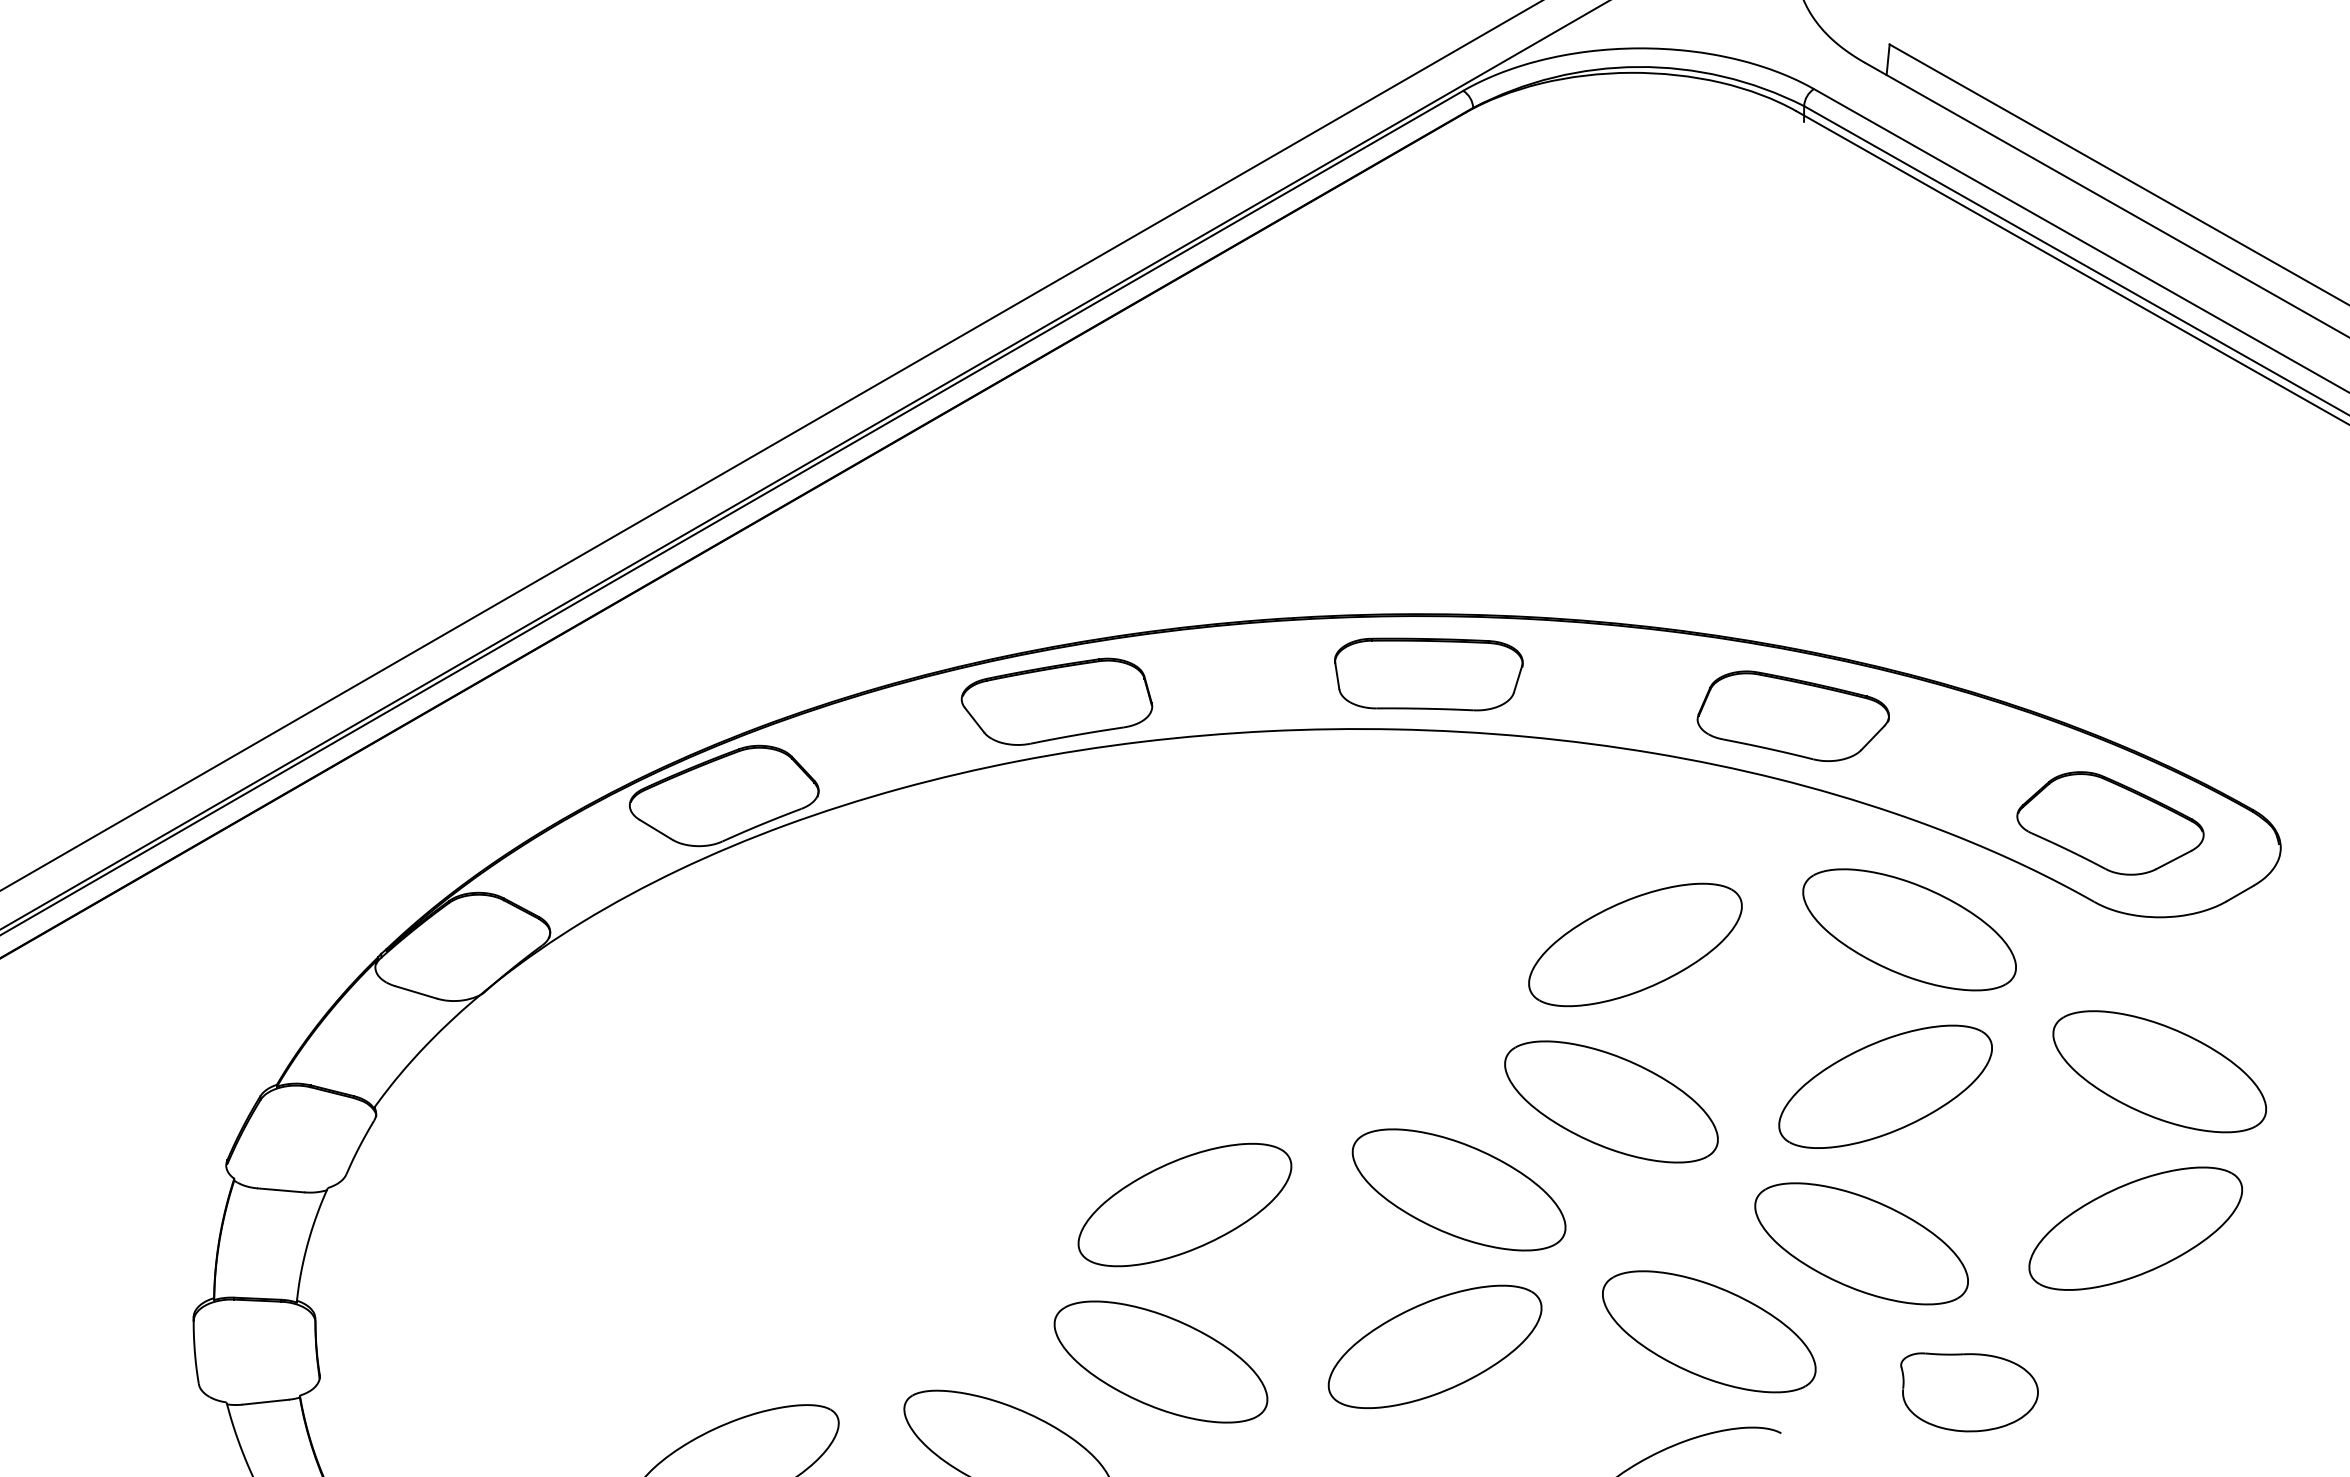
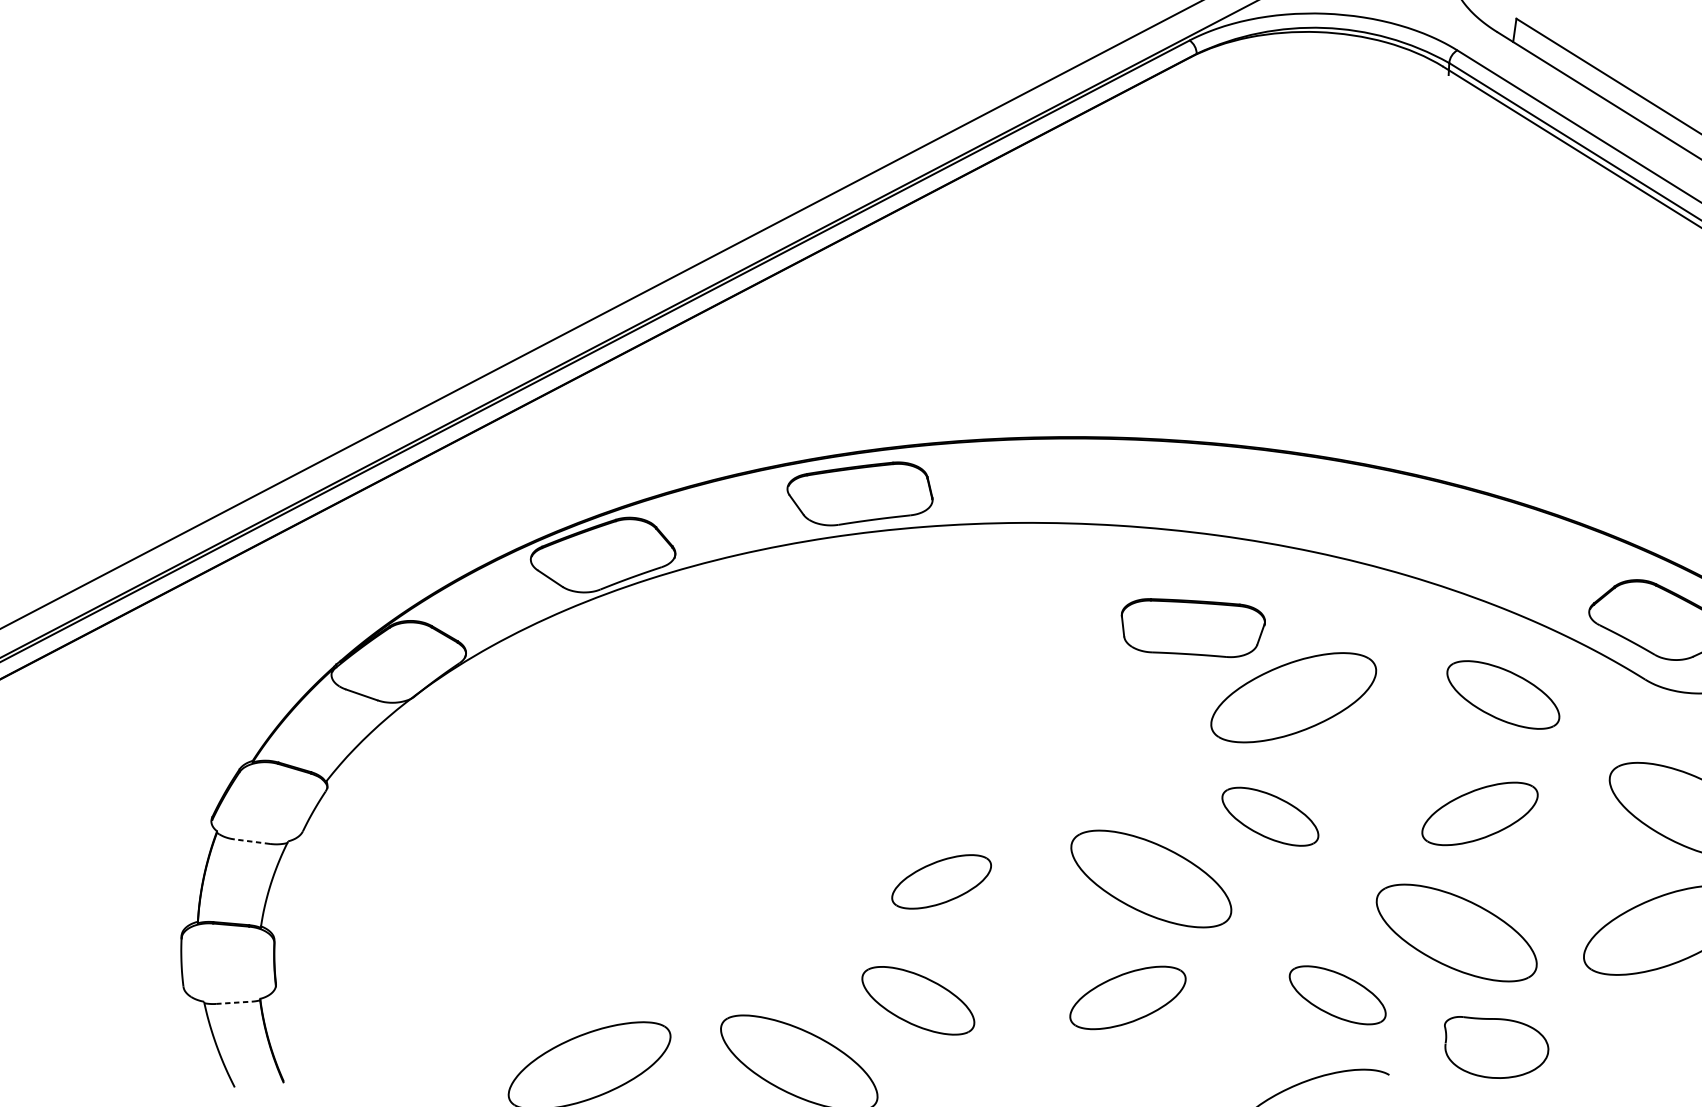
part: (1428, 674) -> (1192, 628), moved
part: (1792, 715) -> (1420, 527), removed
part: (1909, 929) -> (1503, 694), size x0.7
part: (1885, 1086) -> (1479, 813), size x0.7
part: (1611, 1101) -> (1270, 816), size x0.6
line: (280, 1190) -> (251, 841), solid -> dashed
part: (1184, 1205) -> (941, 882), size x0.6
part: (1709, 1331) -> (1337, 995), size x0.6
part: (1434, 1346) -> (1127, 997), size x0.7
part: (1160, 1361) -> (917, 1000), size x0.7
part: (1969, 1392) -> (1496, 1048), moved
line: (266, 1402) -> (234, 1003), solid -> dashed

